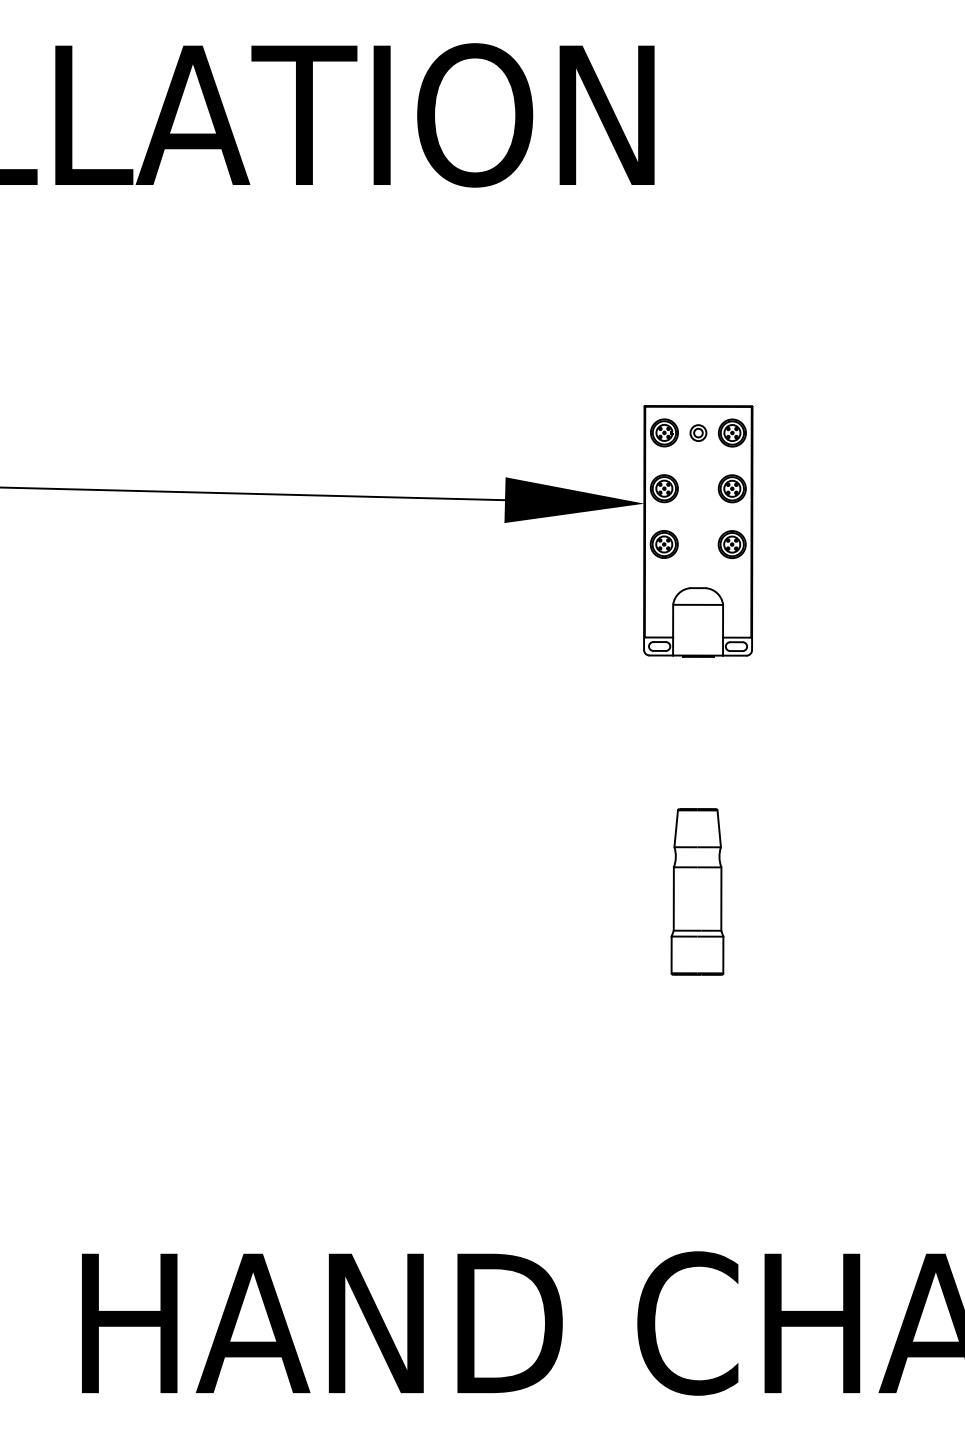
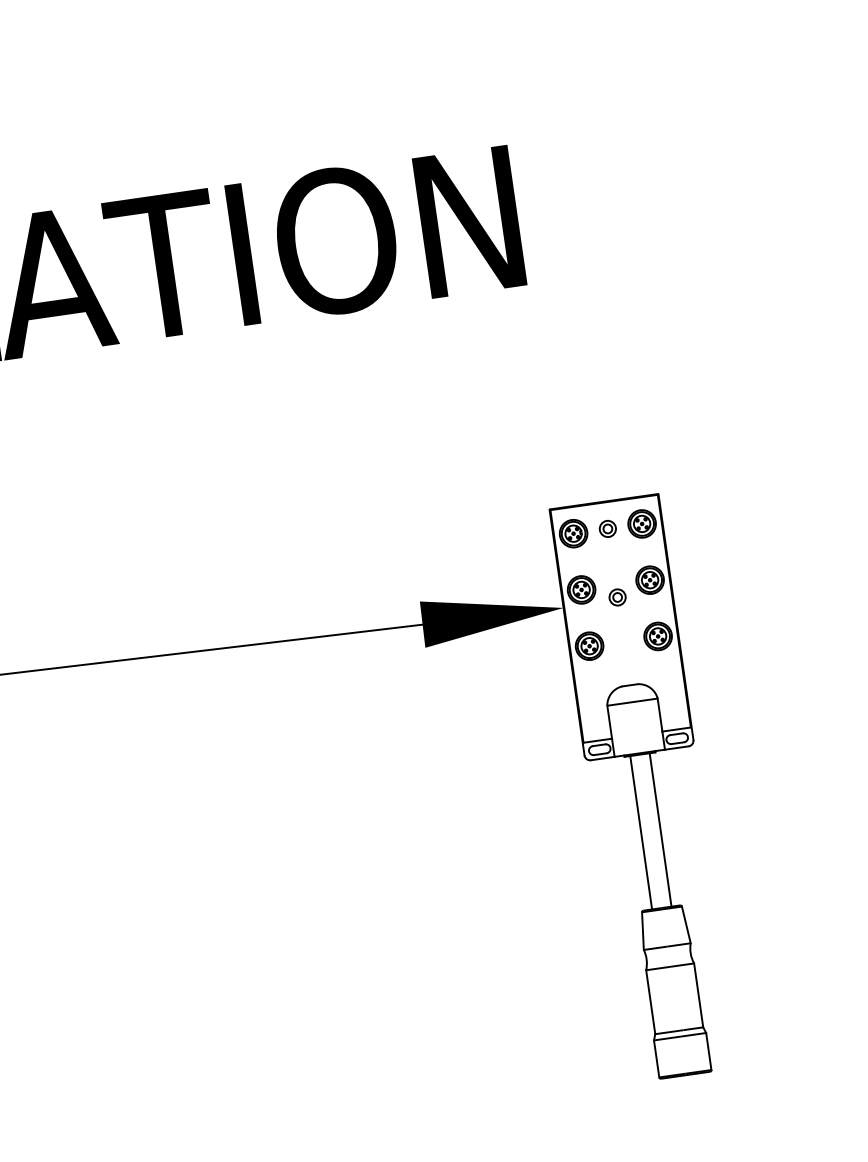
part: (698, 500) -> (617, 596), added
line: (688, 732) -> (641, 832), added
line: (707, 732) -> (660, 829), added

